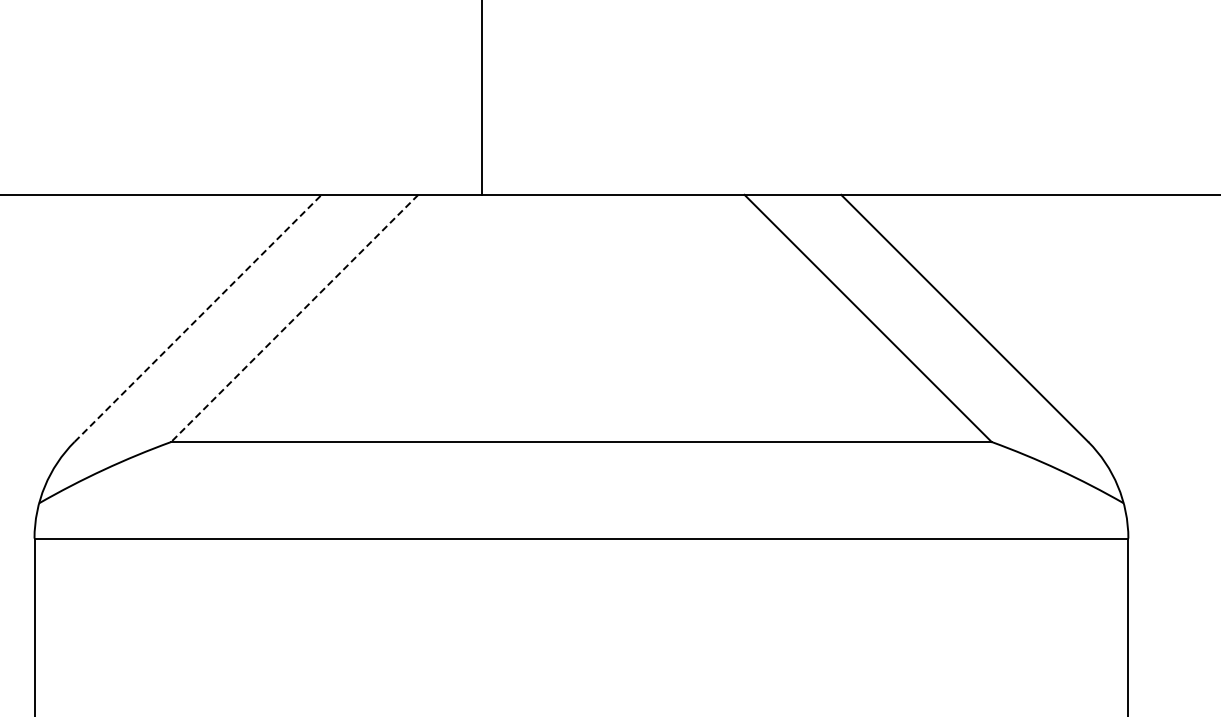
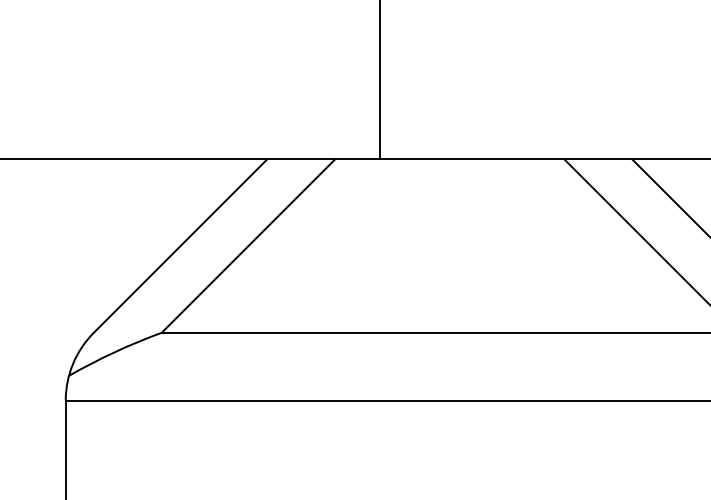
line: (198, 318) -> (180, 246), dashed -> solid
line: (294, 318) -> (248, 246), dashed -> solid

